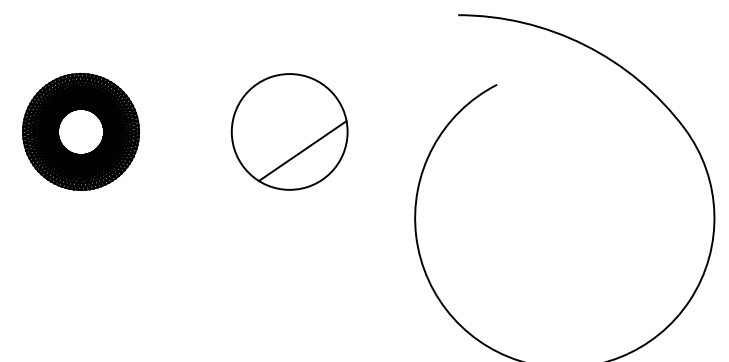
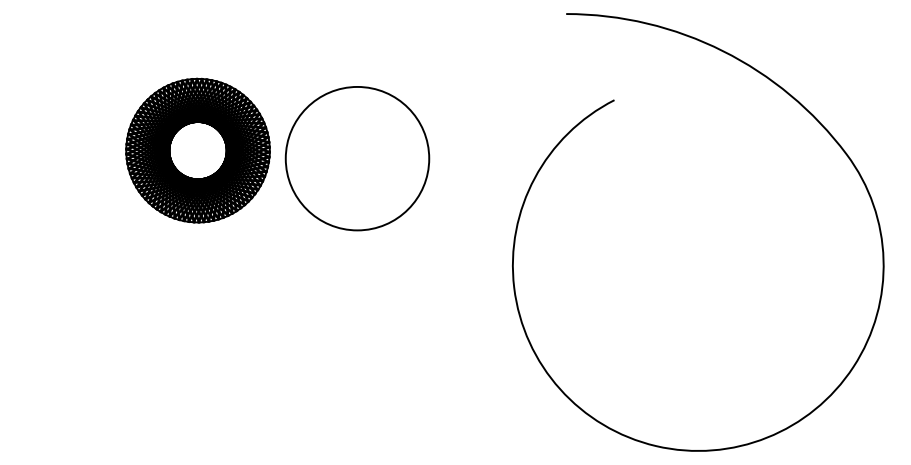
part: (80, 131) -> (197, 150), moved
line: (302, 151) -> (373, 182), removed

